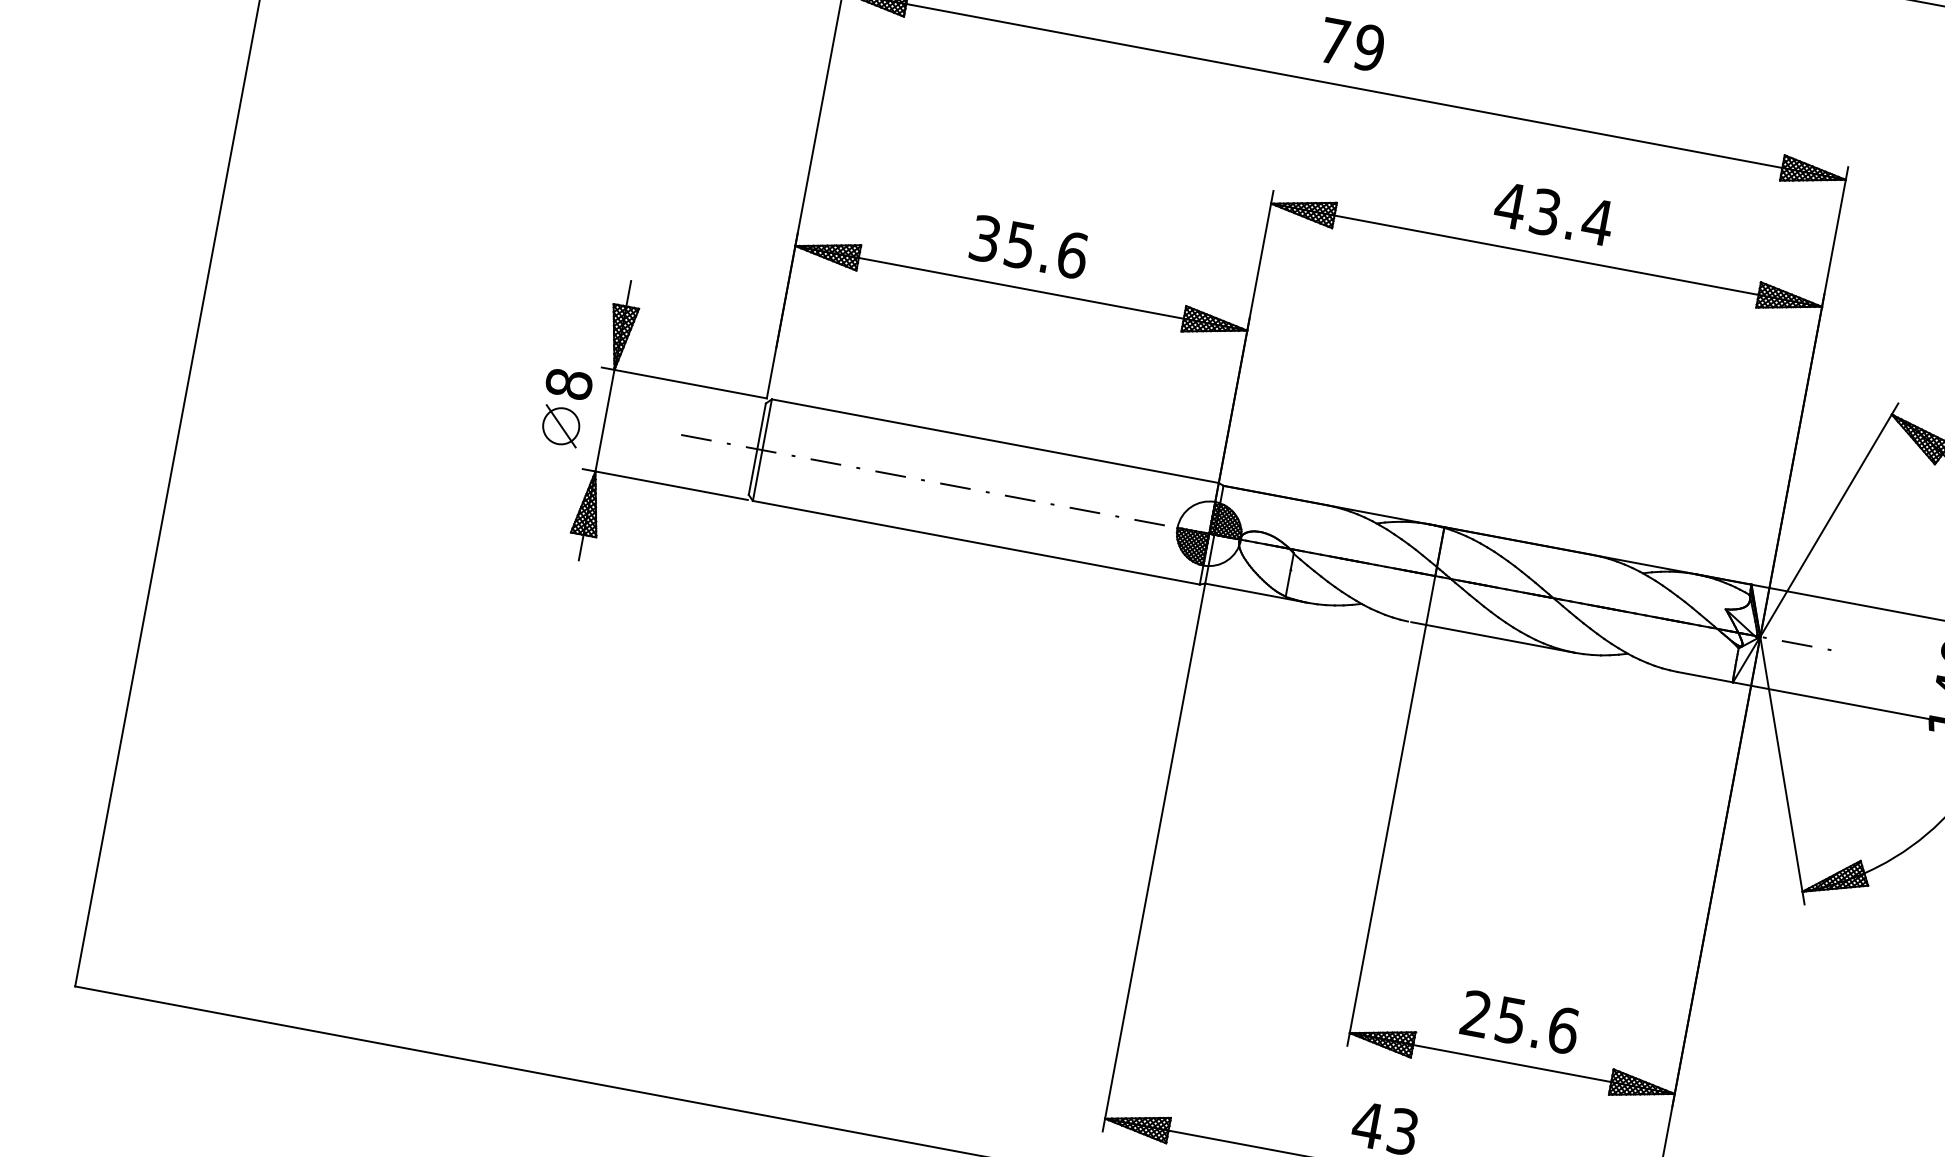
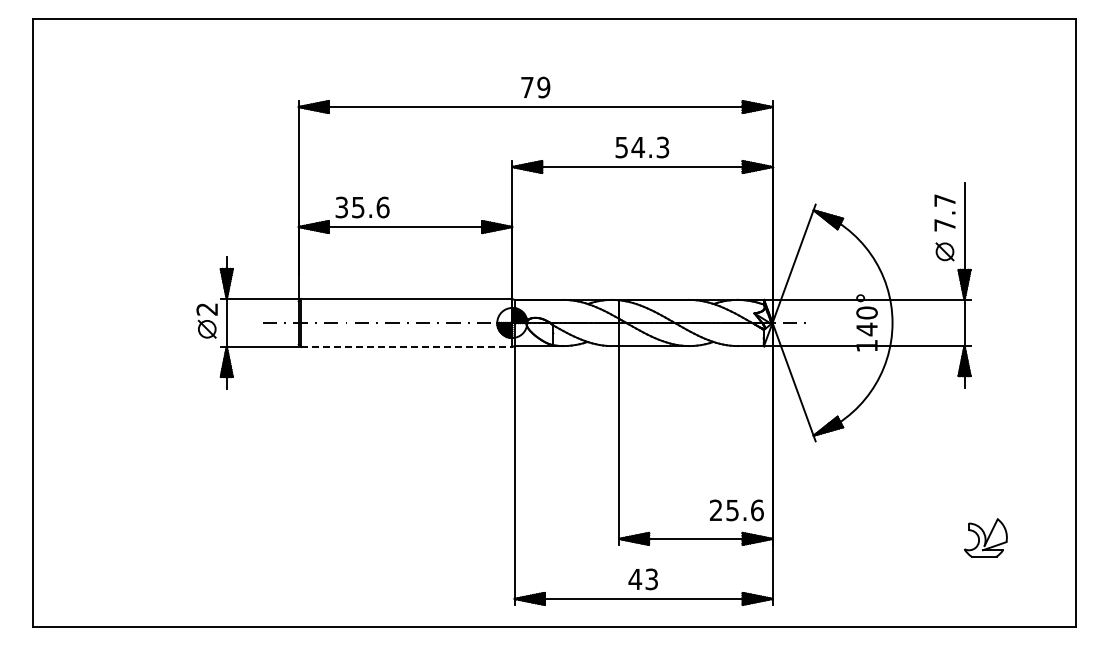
text: (1552, 213) -> (641, 147), 43.4 -> 54.3
text: (1029, 247) -> (362, 207), moved
text: (569, 384) -> (207, 309), 8 -> 2
line: (976, 541) -> (406, 346), solid -> dashed
text: (1519, 1022) -> (736, 510), moved

